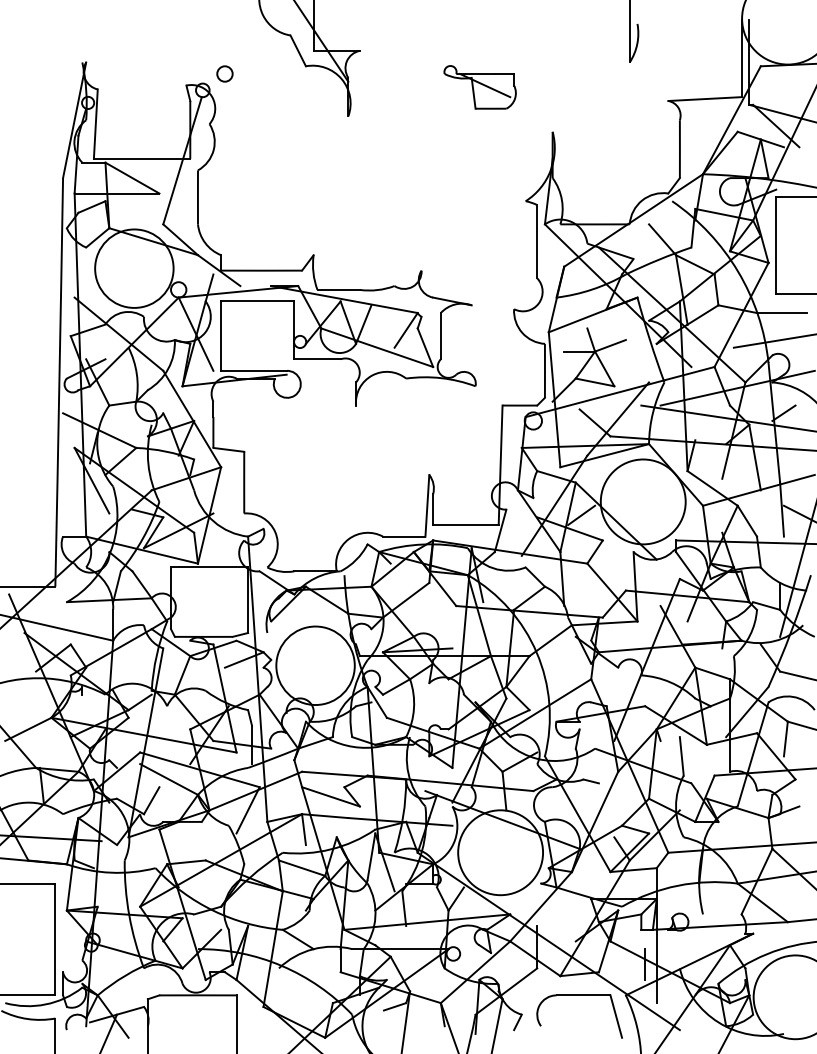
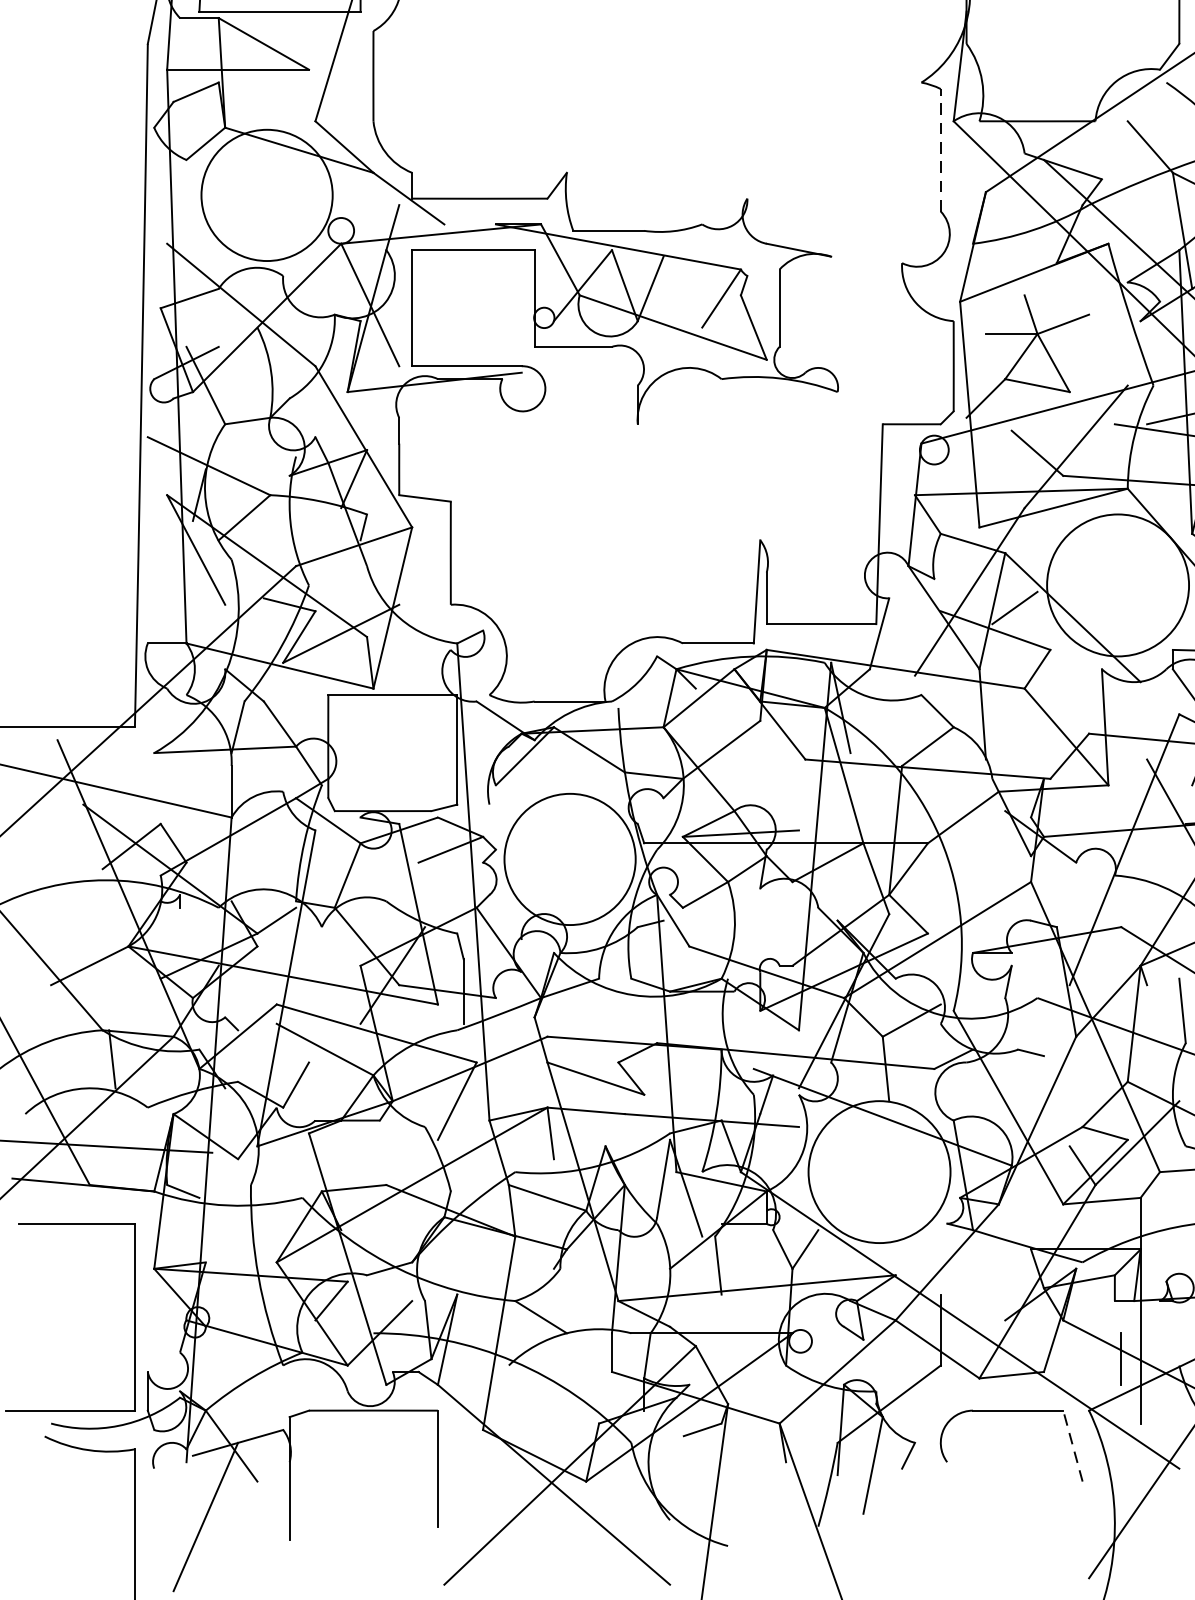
line: (537, 241) -> (941, 149), solid -> dashed
line: (616, 1016) -> (1073, 1445), solid -> dashed

